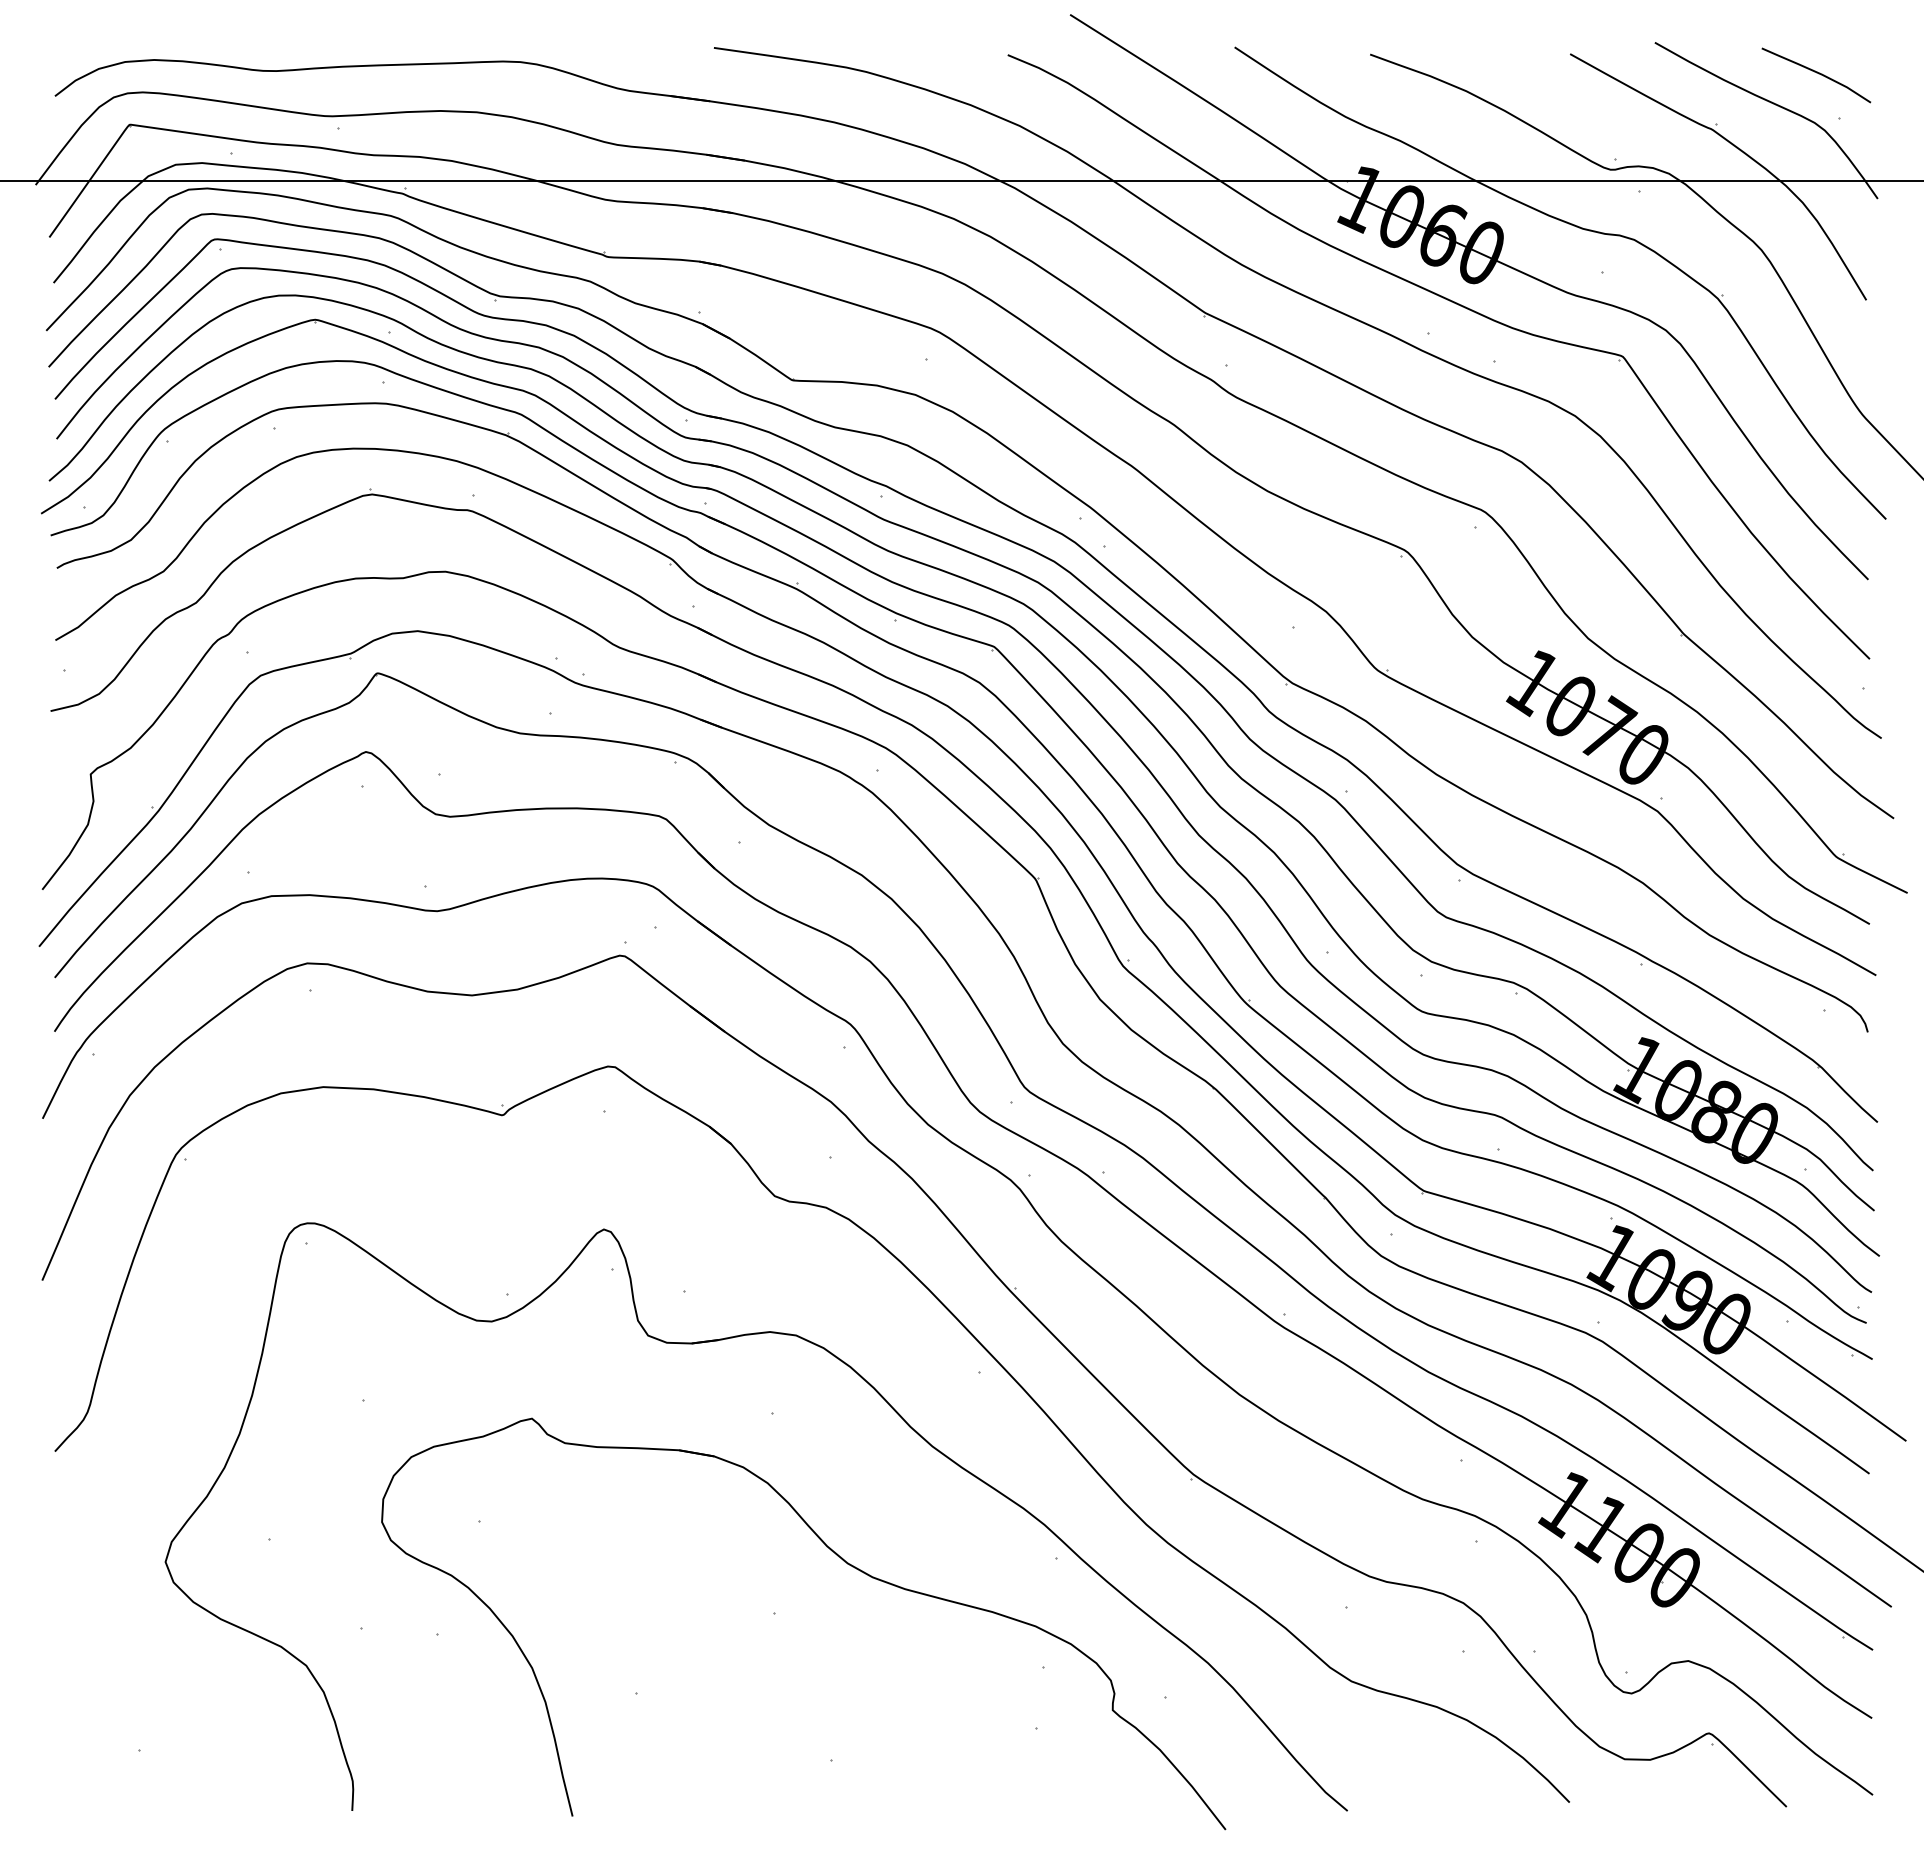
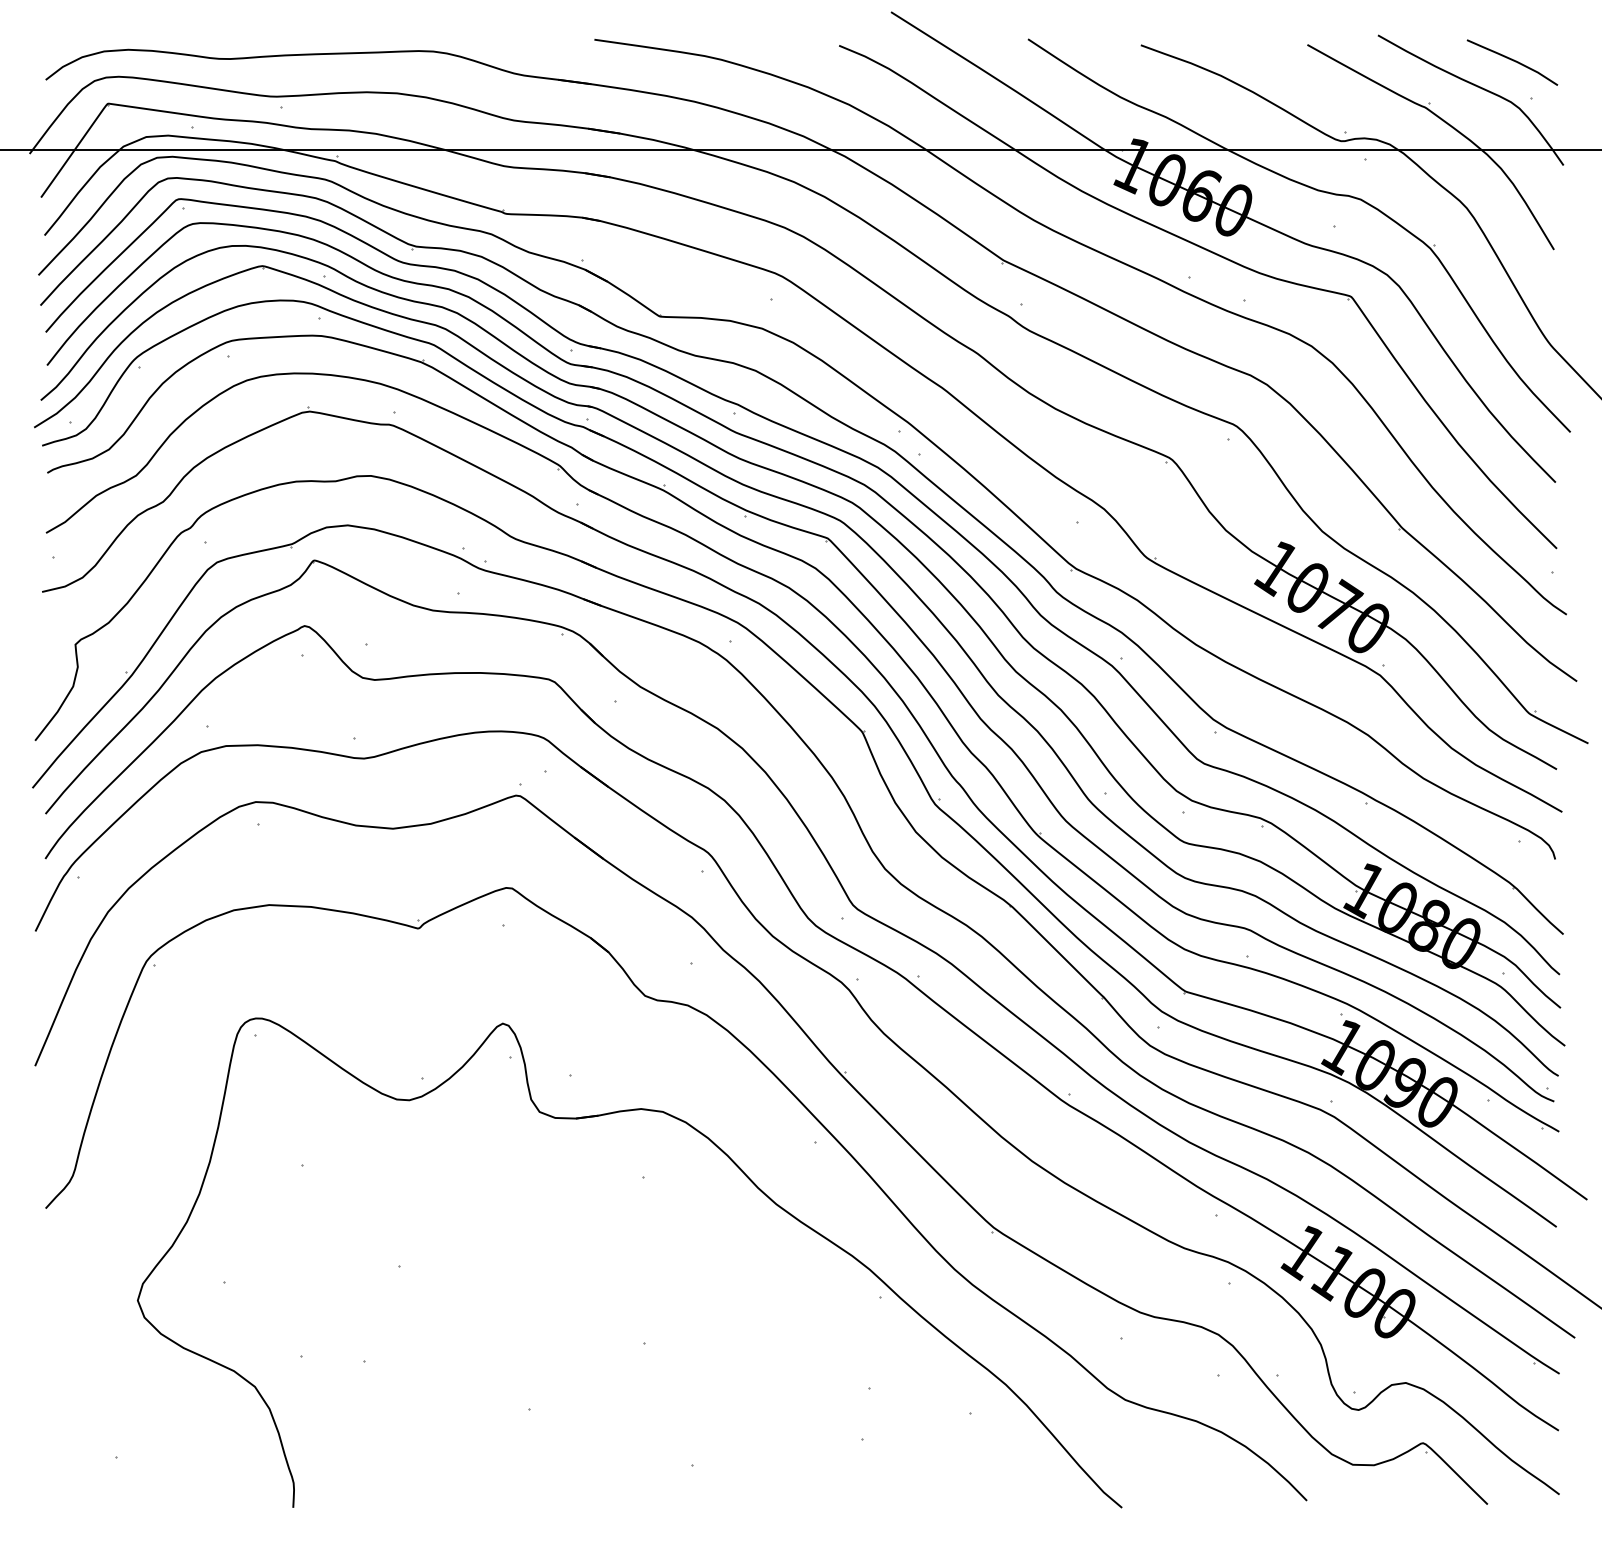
part: (847, 1564) -> (705, 1302), removed

